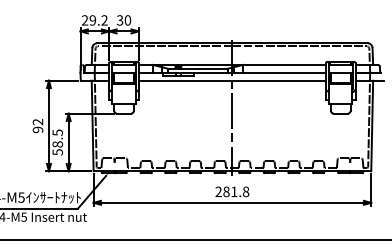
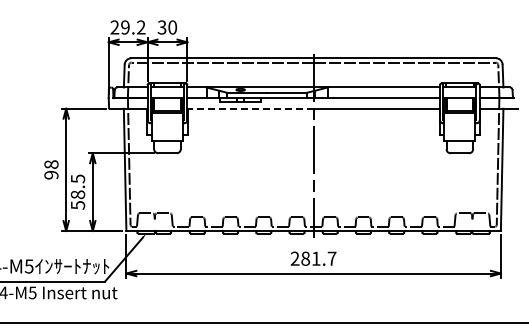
line: (185, 80) -> (250, 108), solid -> dashed
text: (38, 122) -> (51, 164), 92 -> 98
text: (245, 191) -> (331, 258), 281.8 -> 281.7

